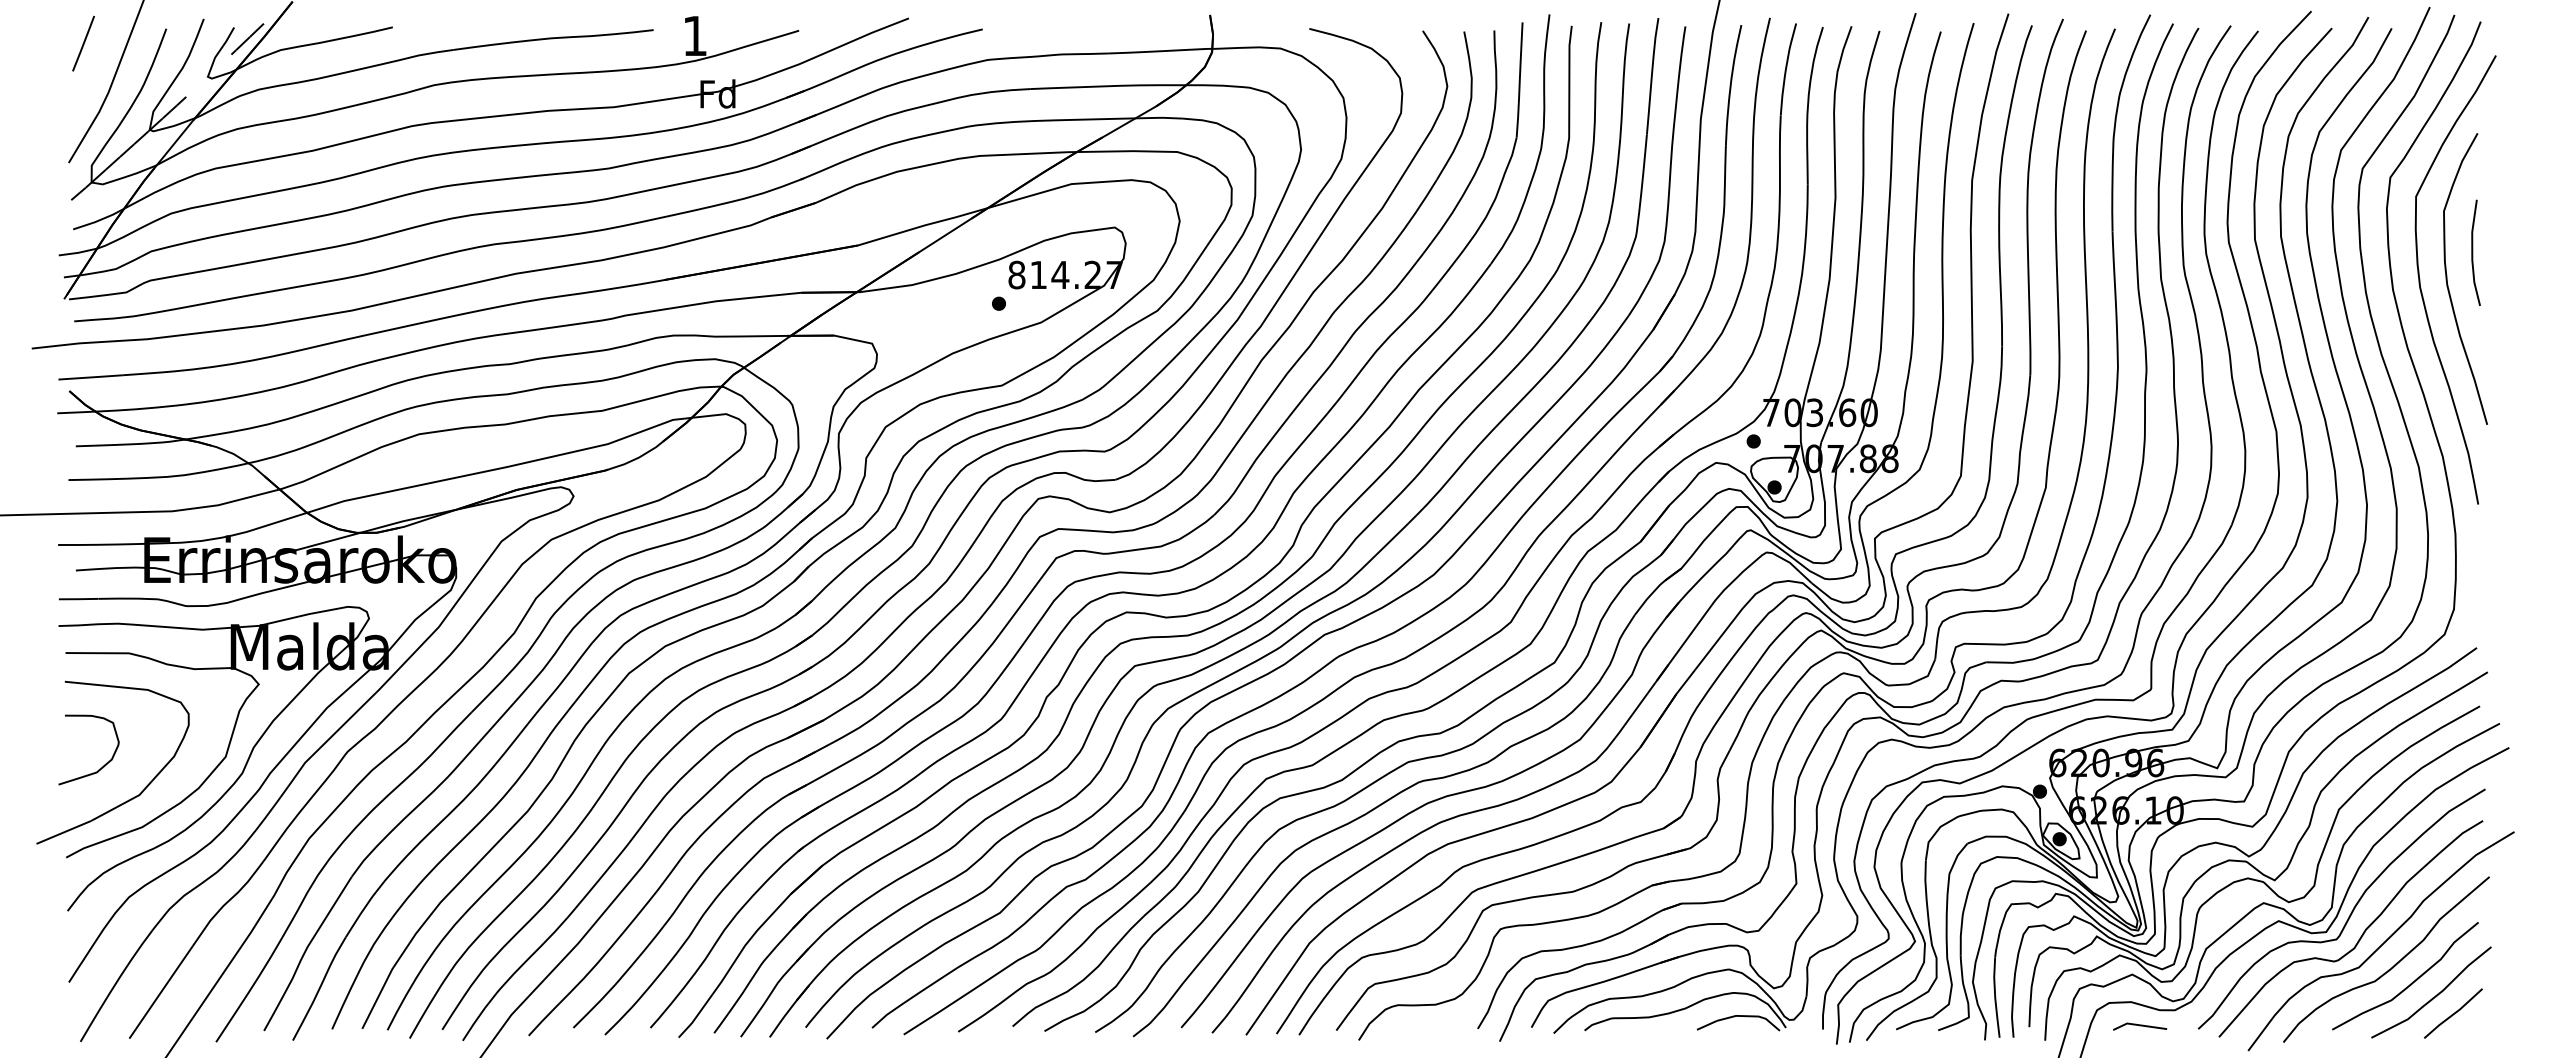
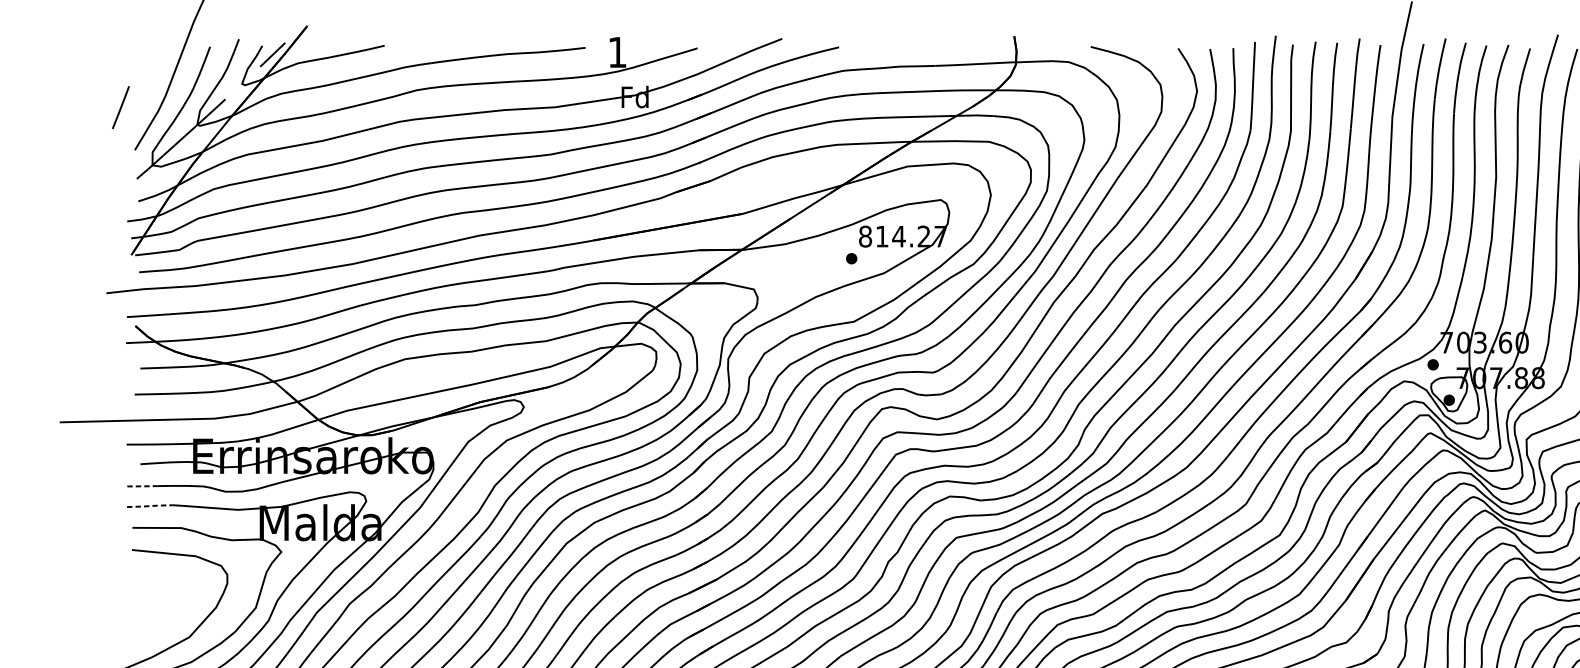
line: (83, 43) -> (120, 107), moved
line: (78, 599) -> (142, 486), solid -> dashed
line: (88, 624) -> (150, 505), solid -> dashed
curve: (104, 764) -> (162, 613), removed

